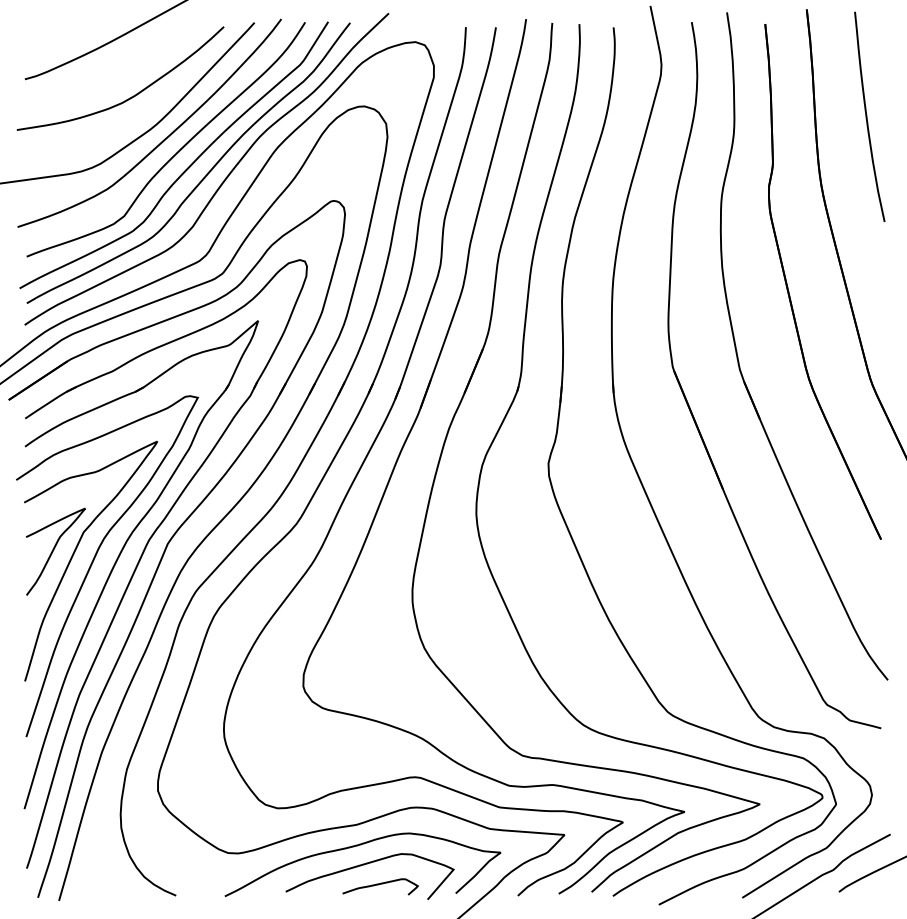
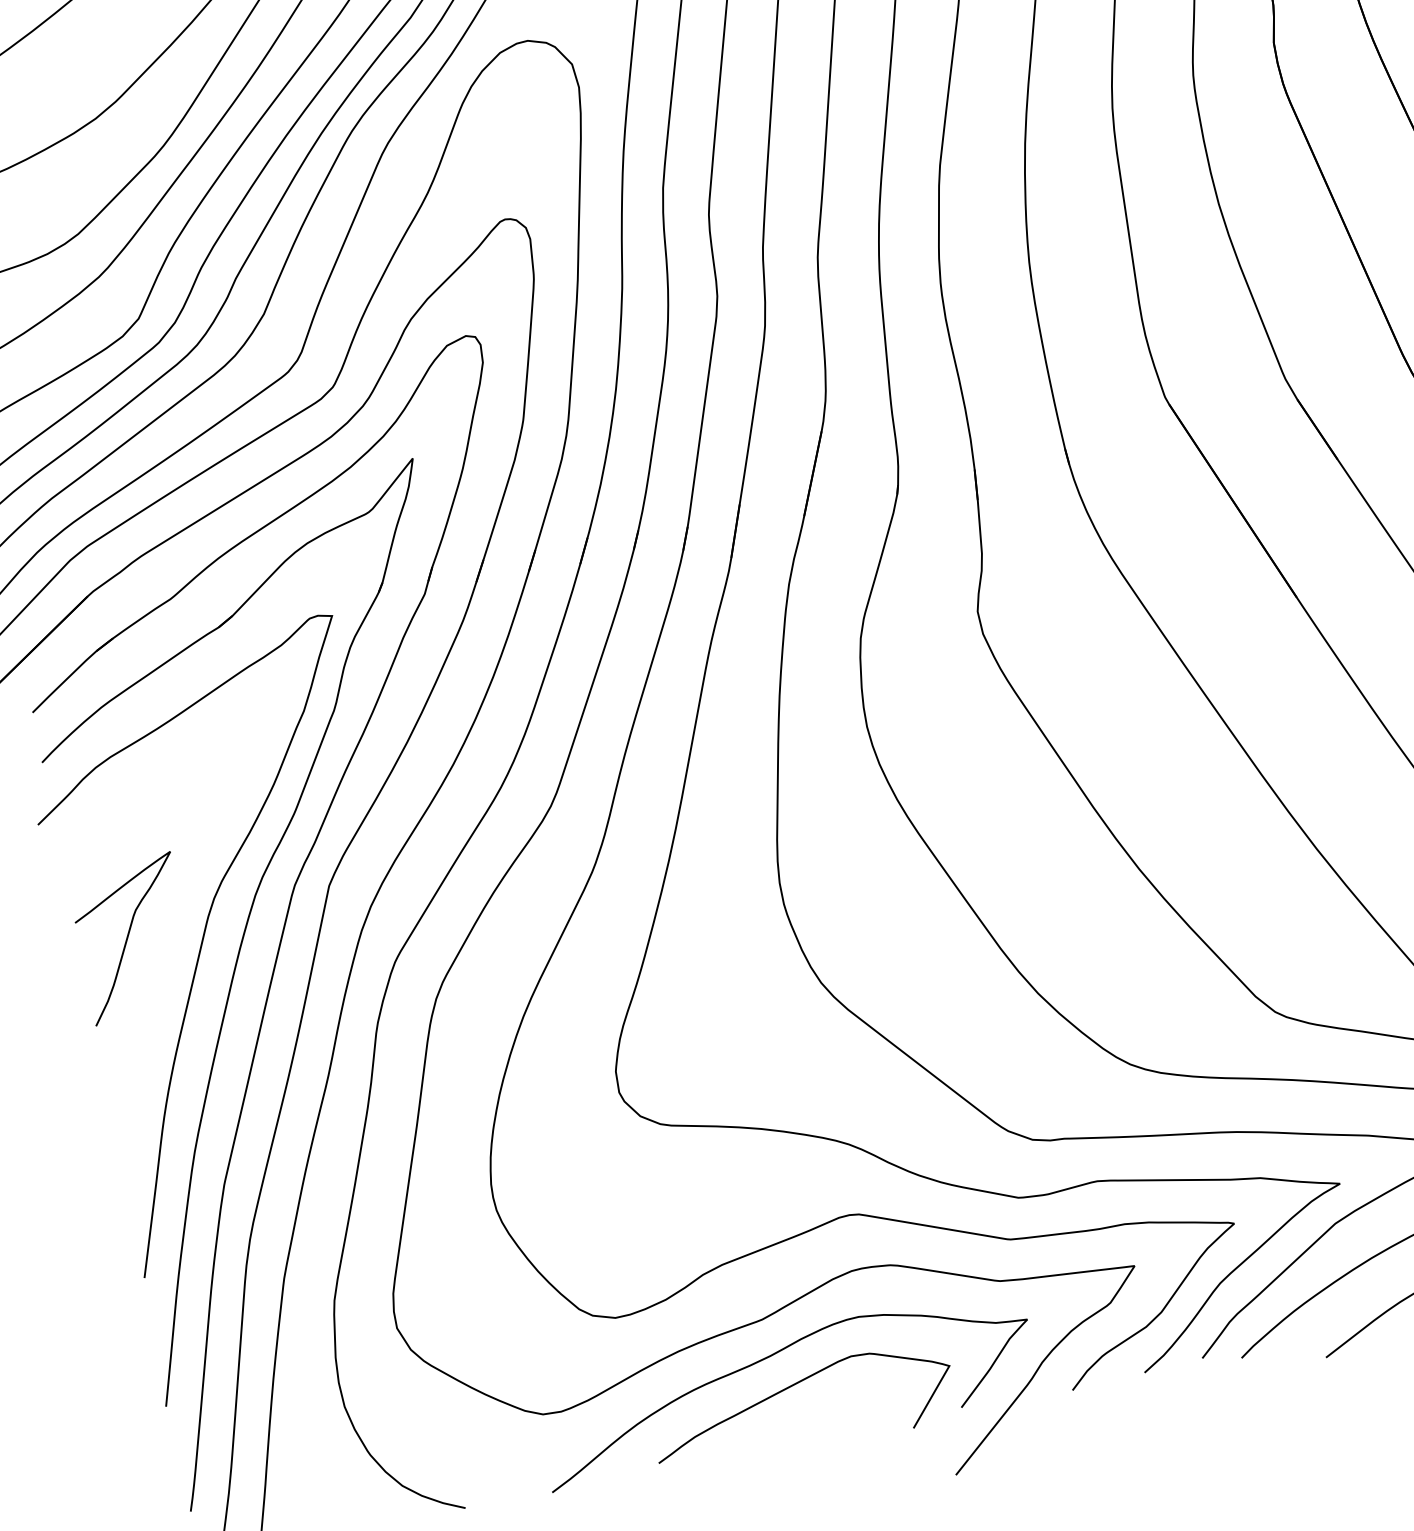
curve: (75, 552) -> (168, 933), removed
curve: (380, 884) -> (824, 1417), removed

